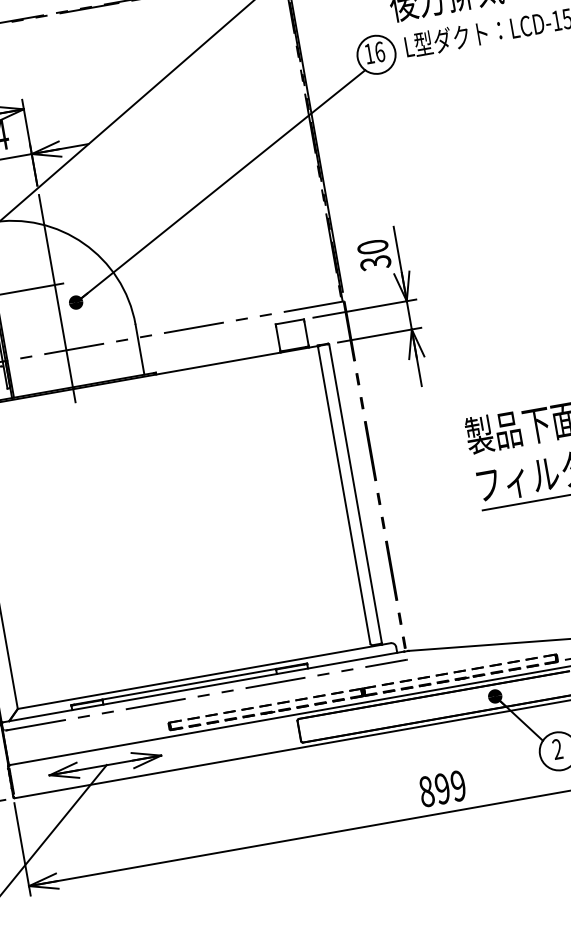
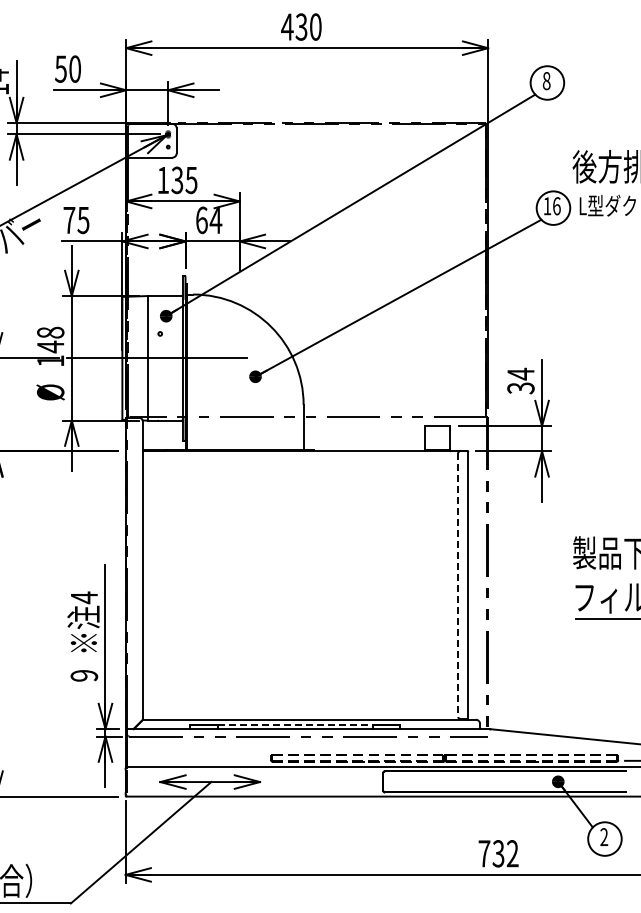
text: (372, 246) -> (520, 373), 30 -> 34
line: (56, 298) -> (239, 370), removed
line: (344, 496) -> (458, 585), solid -> dashed
line: (189, 684) -> (295, 724), solid -> dashed
text: (442, 788) -> (498, 853), 899 -> 732

